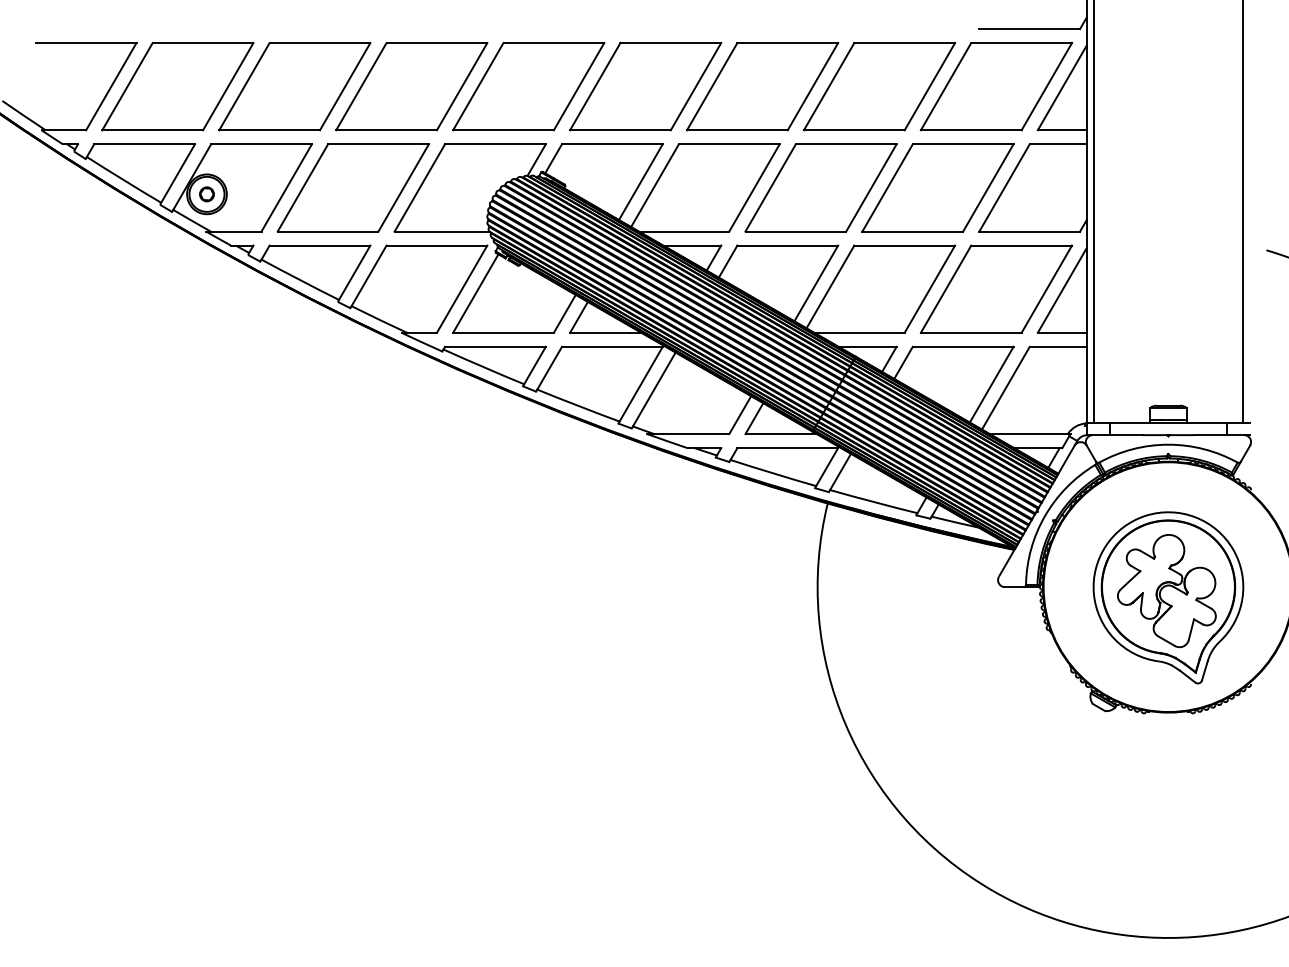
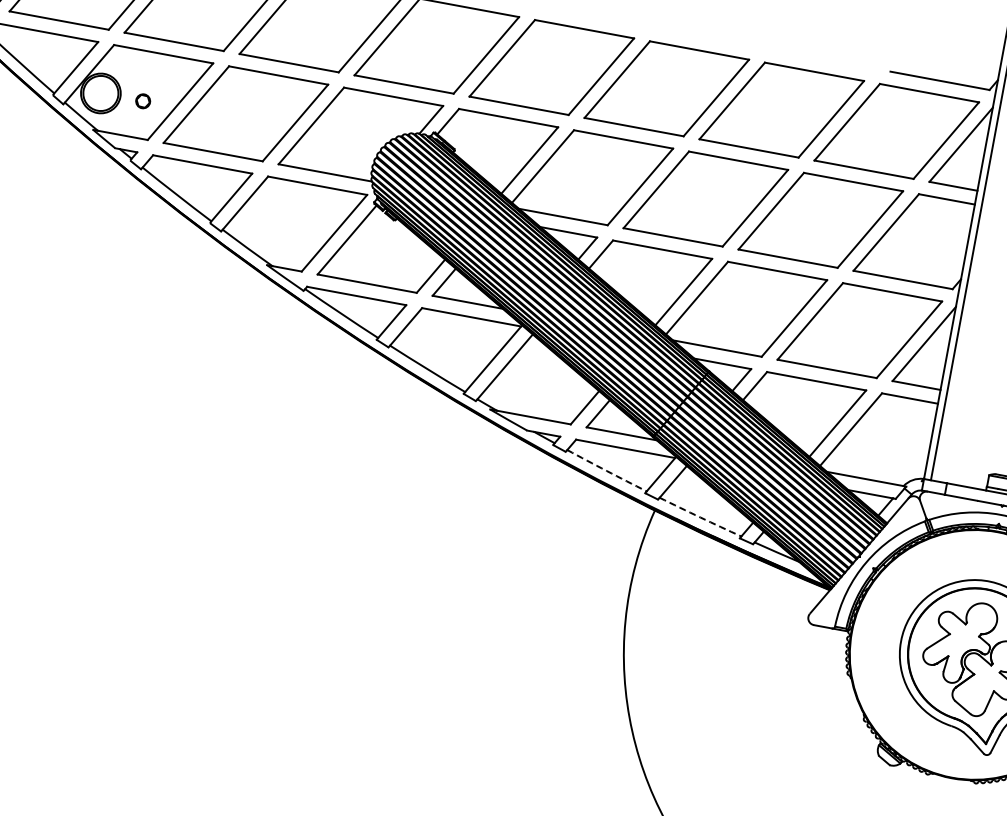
circle: (206, 194) -> (142, 101), moved
arc: (773, 473) -> (607, 471), solid -> dashed
arc: (873, 501) -> (700, 516), solid -> dashed

